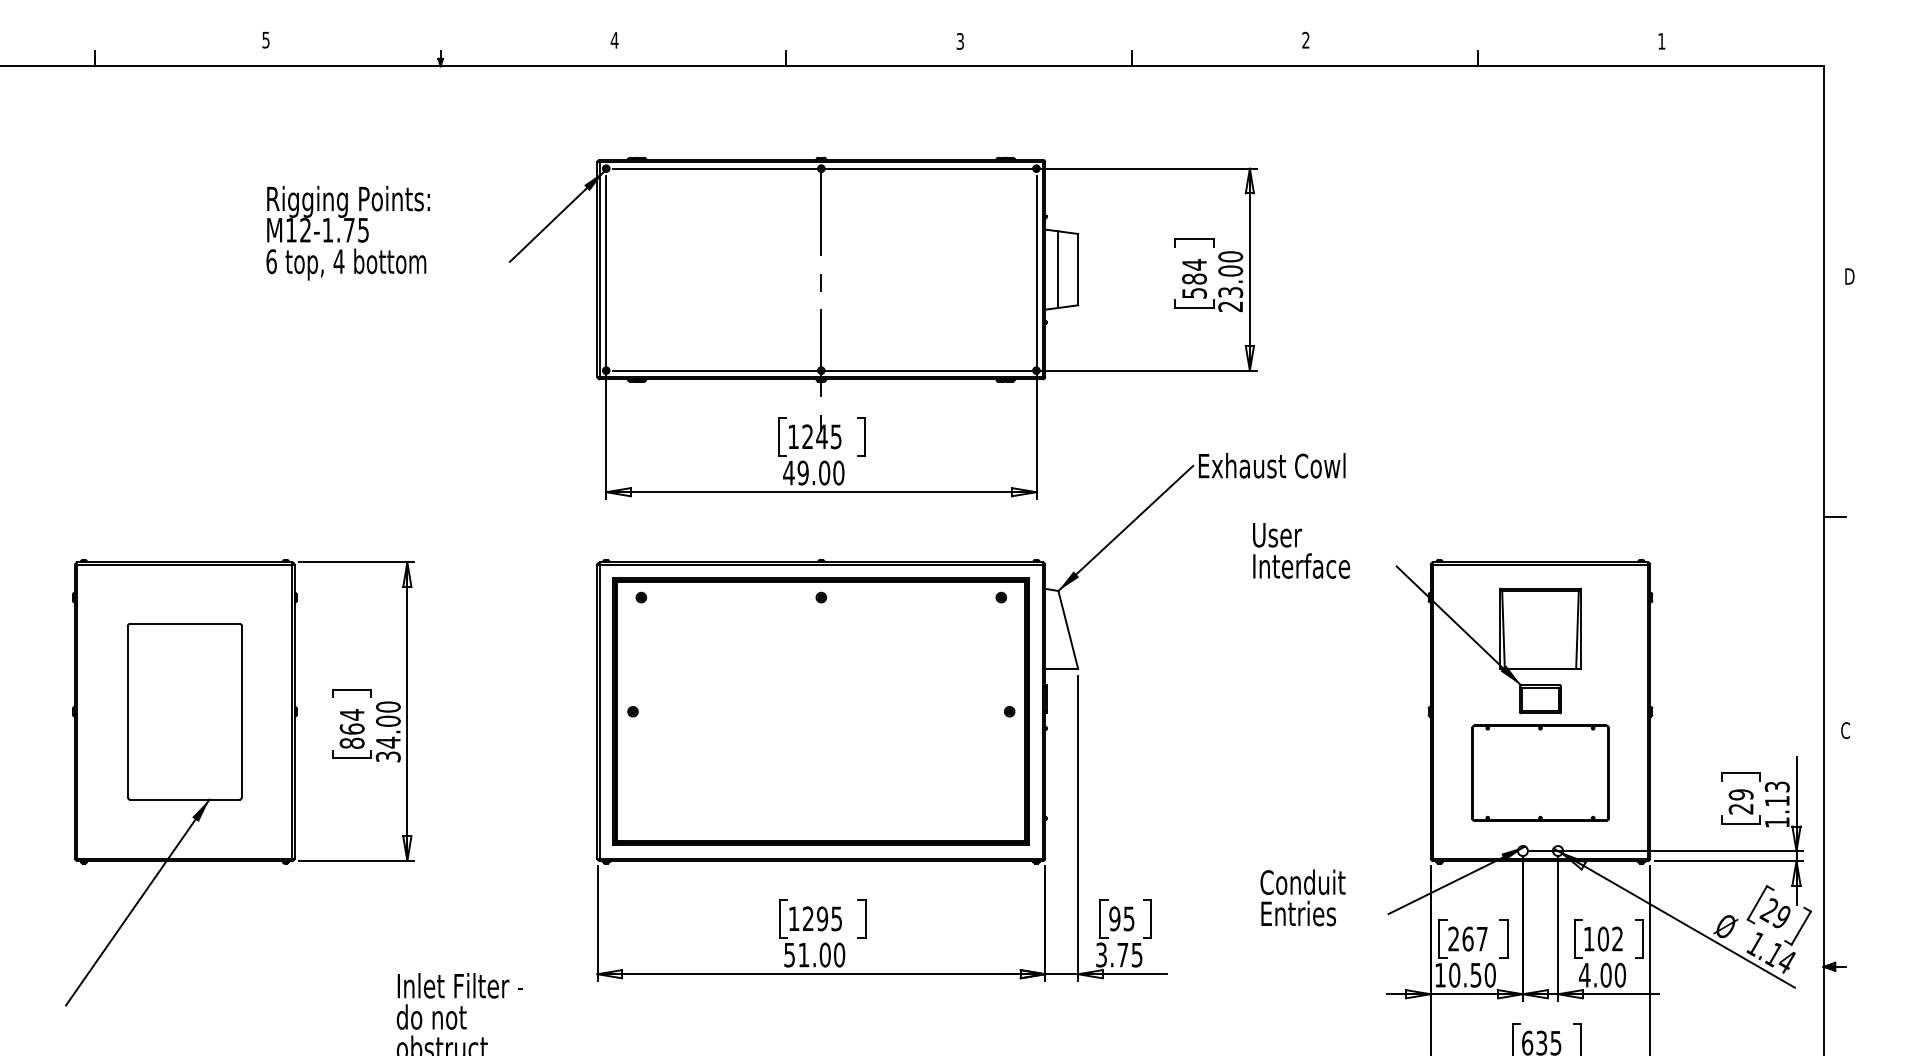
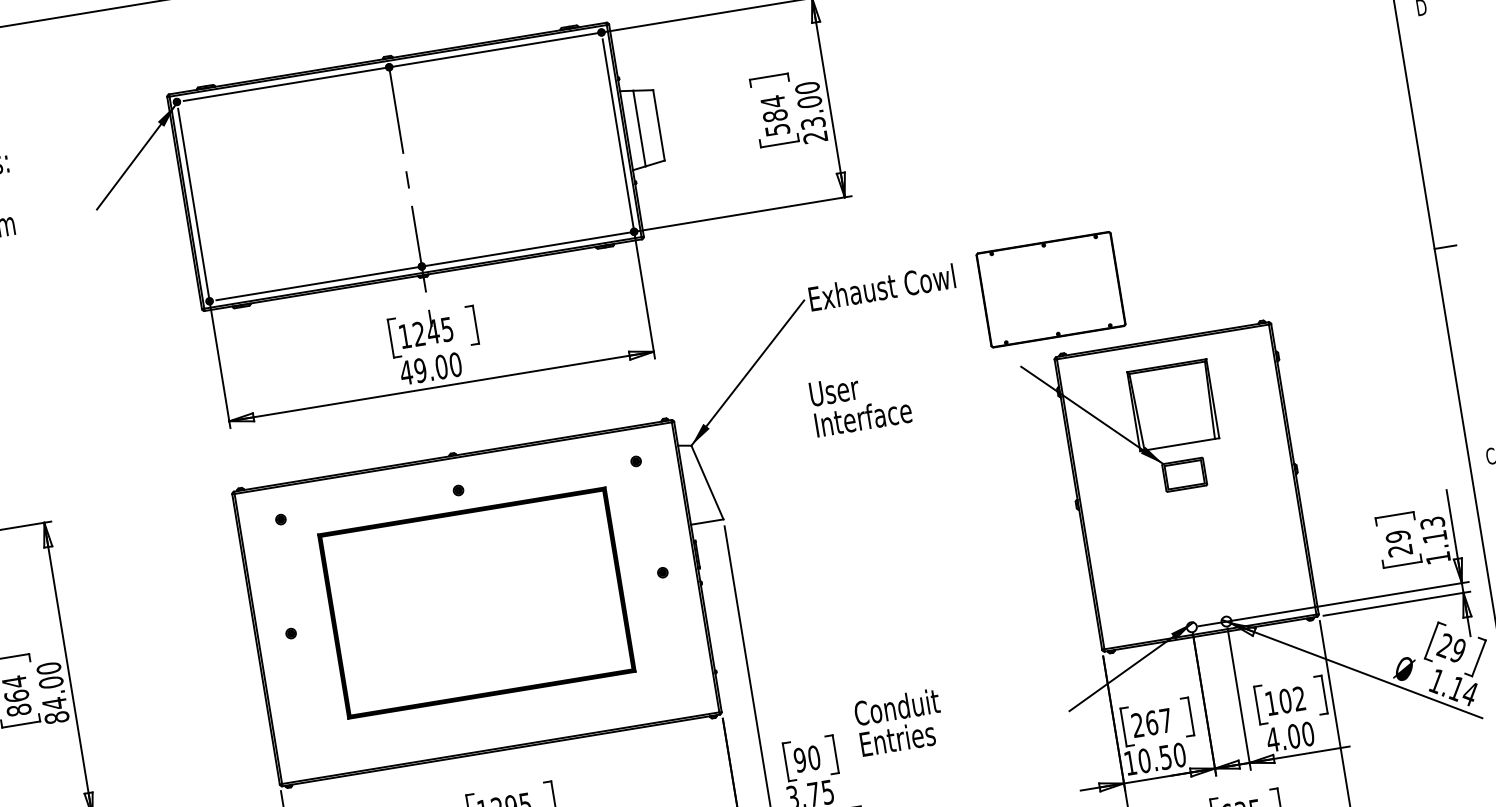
text: (1301, 550) -> (860, 402), moved
part: (820, 711) -> (476, 603), size x0.7
text: (388, 756) -> (57, 717), 34.00 -> 84.00
part: (1540, 772) -> (1050, 289), moved
text: (1302, 897) -> (898, 722), moved
text: (1128, 918) -> (813, 757), 95 -> 90

